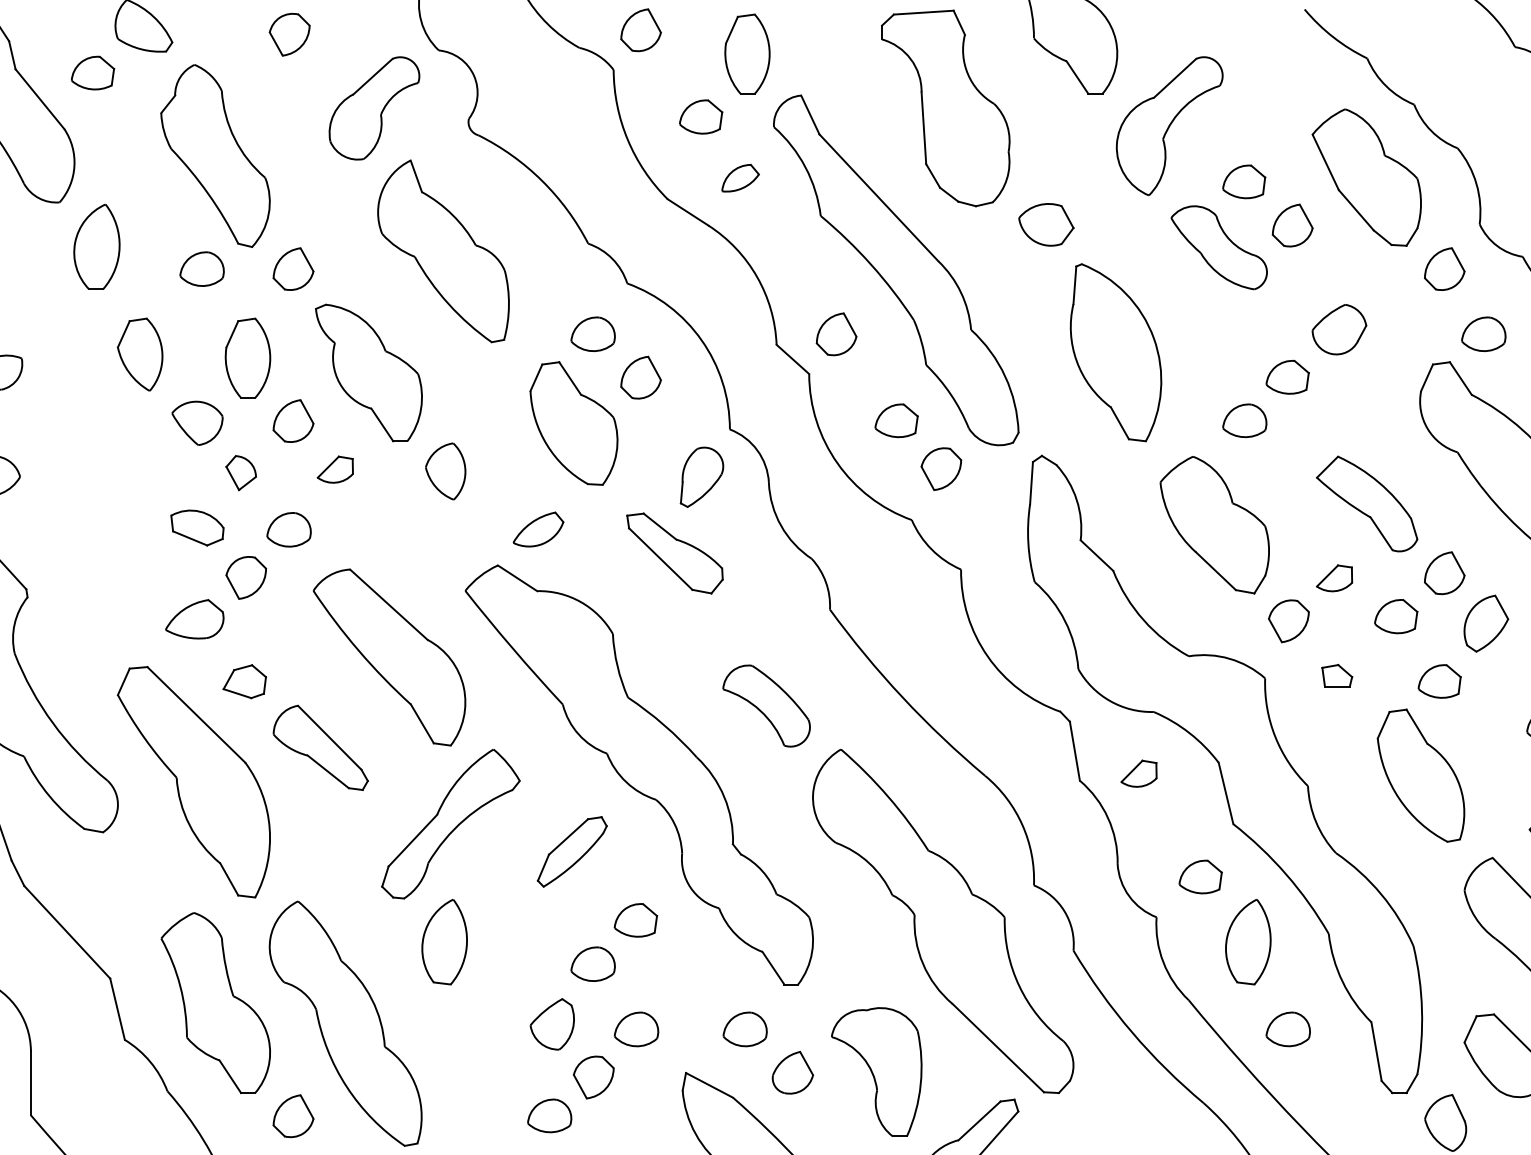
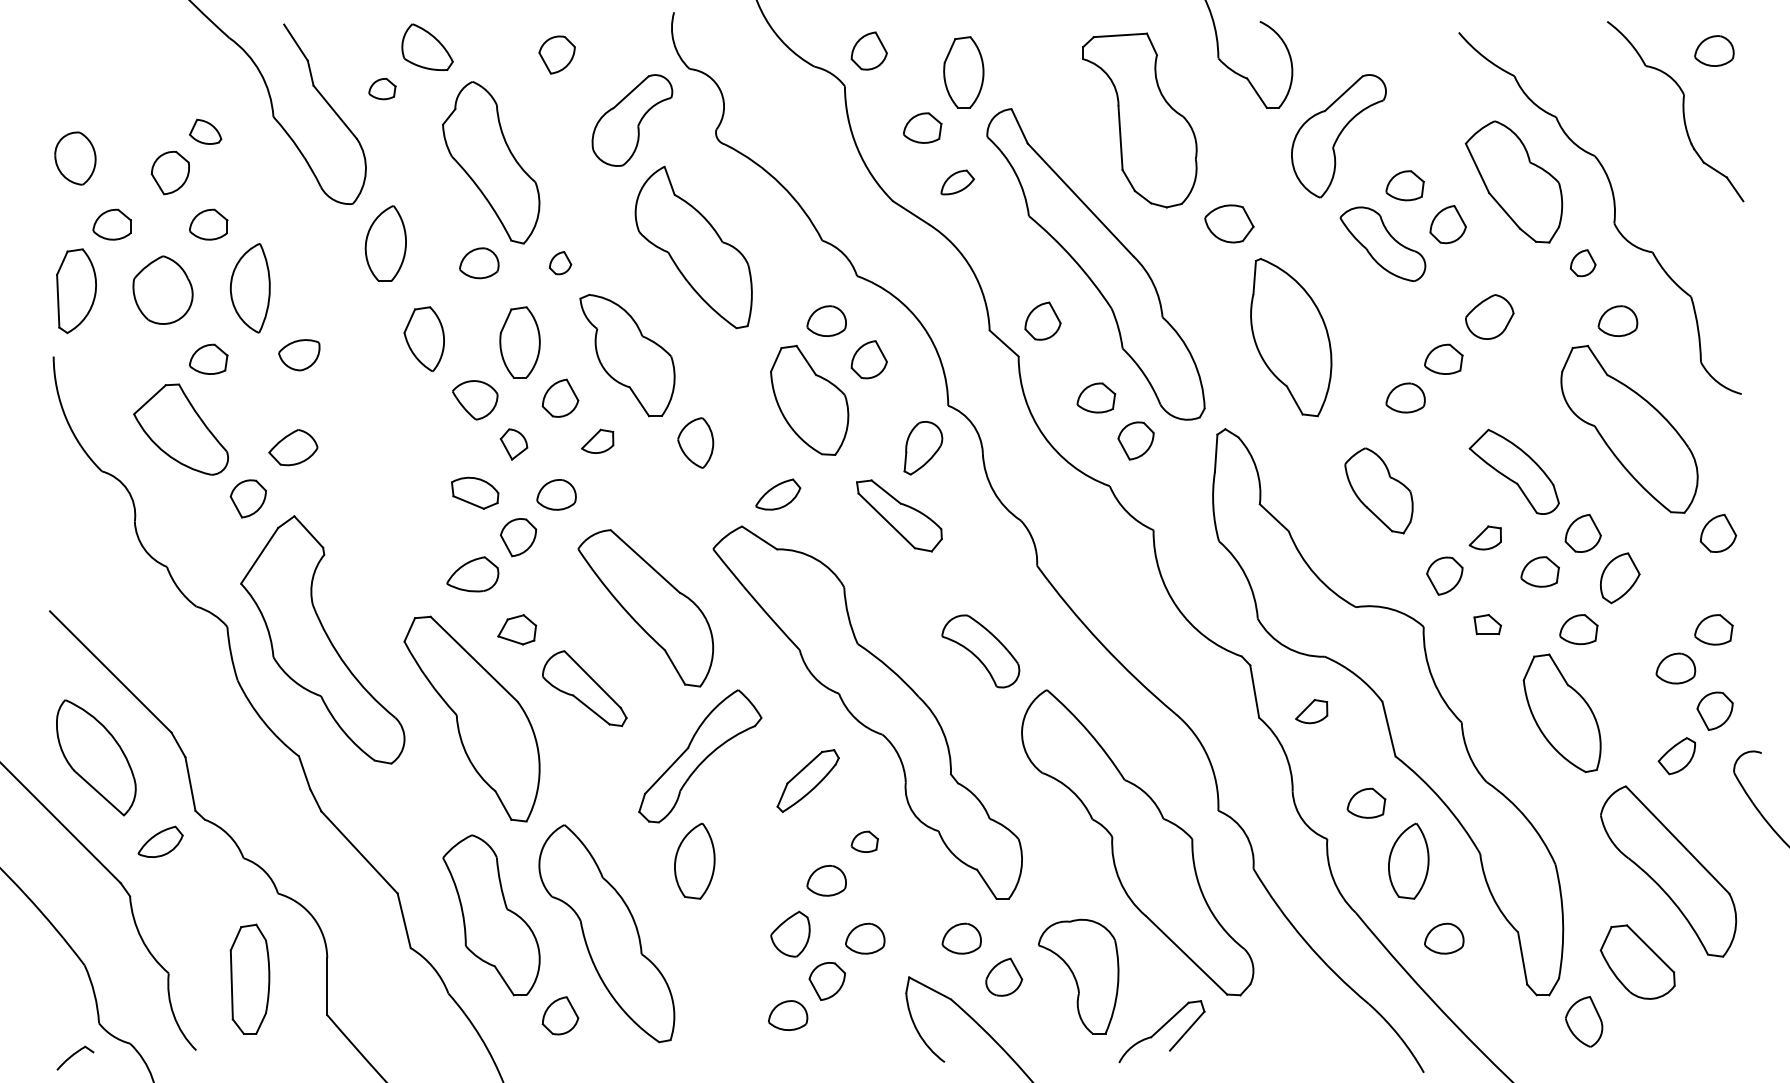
part: (93, 72) -> (382, 88), size x0.7
part: (293, 268) -> (560, 262), size x0.6
part: (1443, 268) -> (1582, 262), size x0.7
part: (1214, 524) -> (1378, 490), size x0.7
part: (635, 919) -> (864, 841), size x0.7

